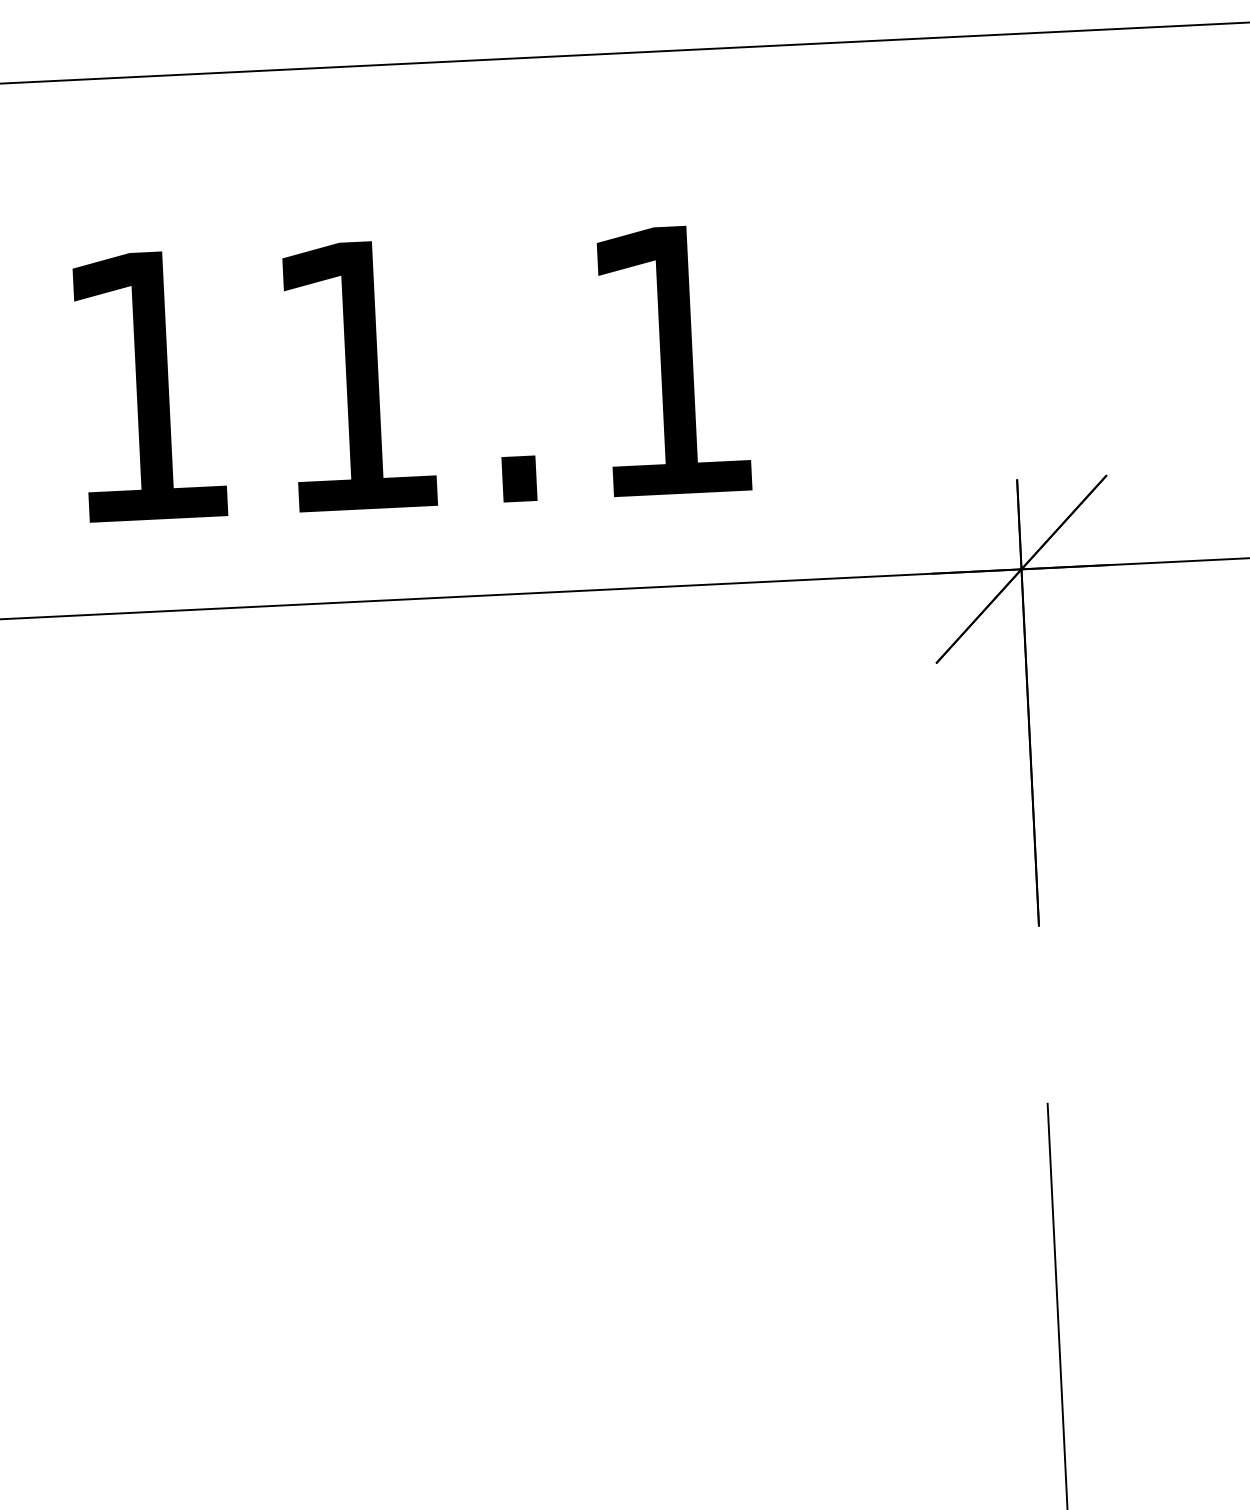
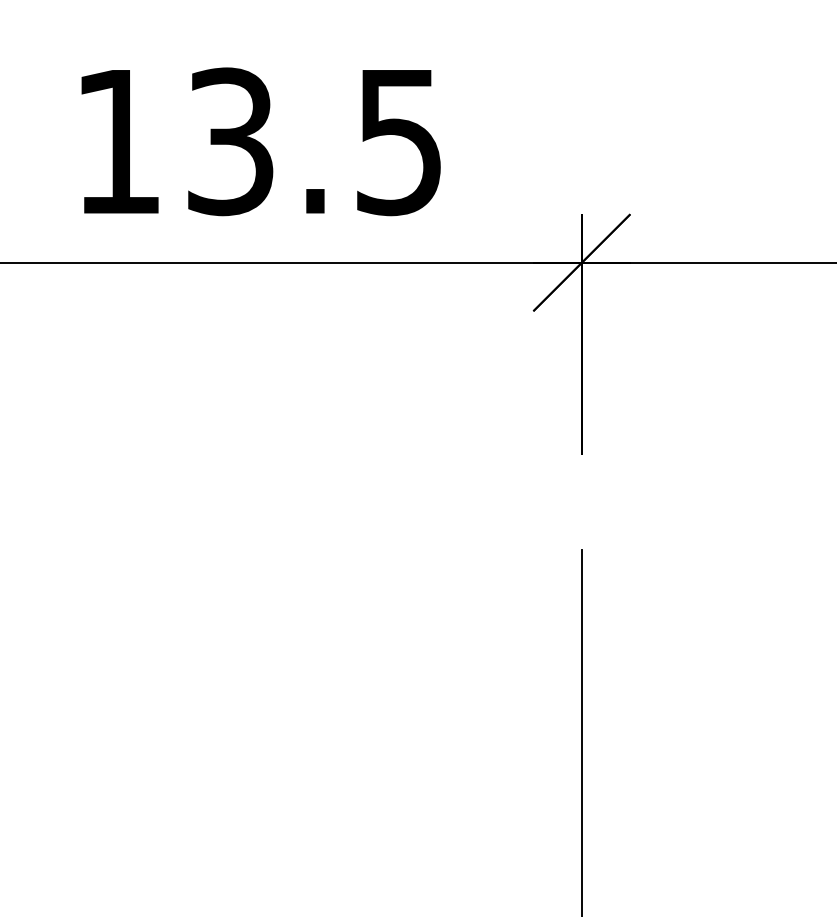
text: (512, 367) -> (314, 141), 11.1 -> 13.5

